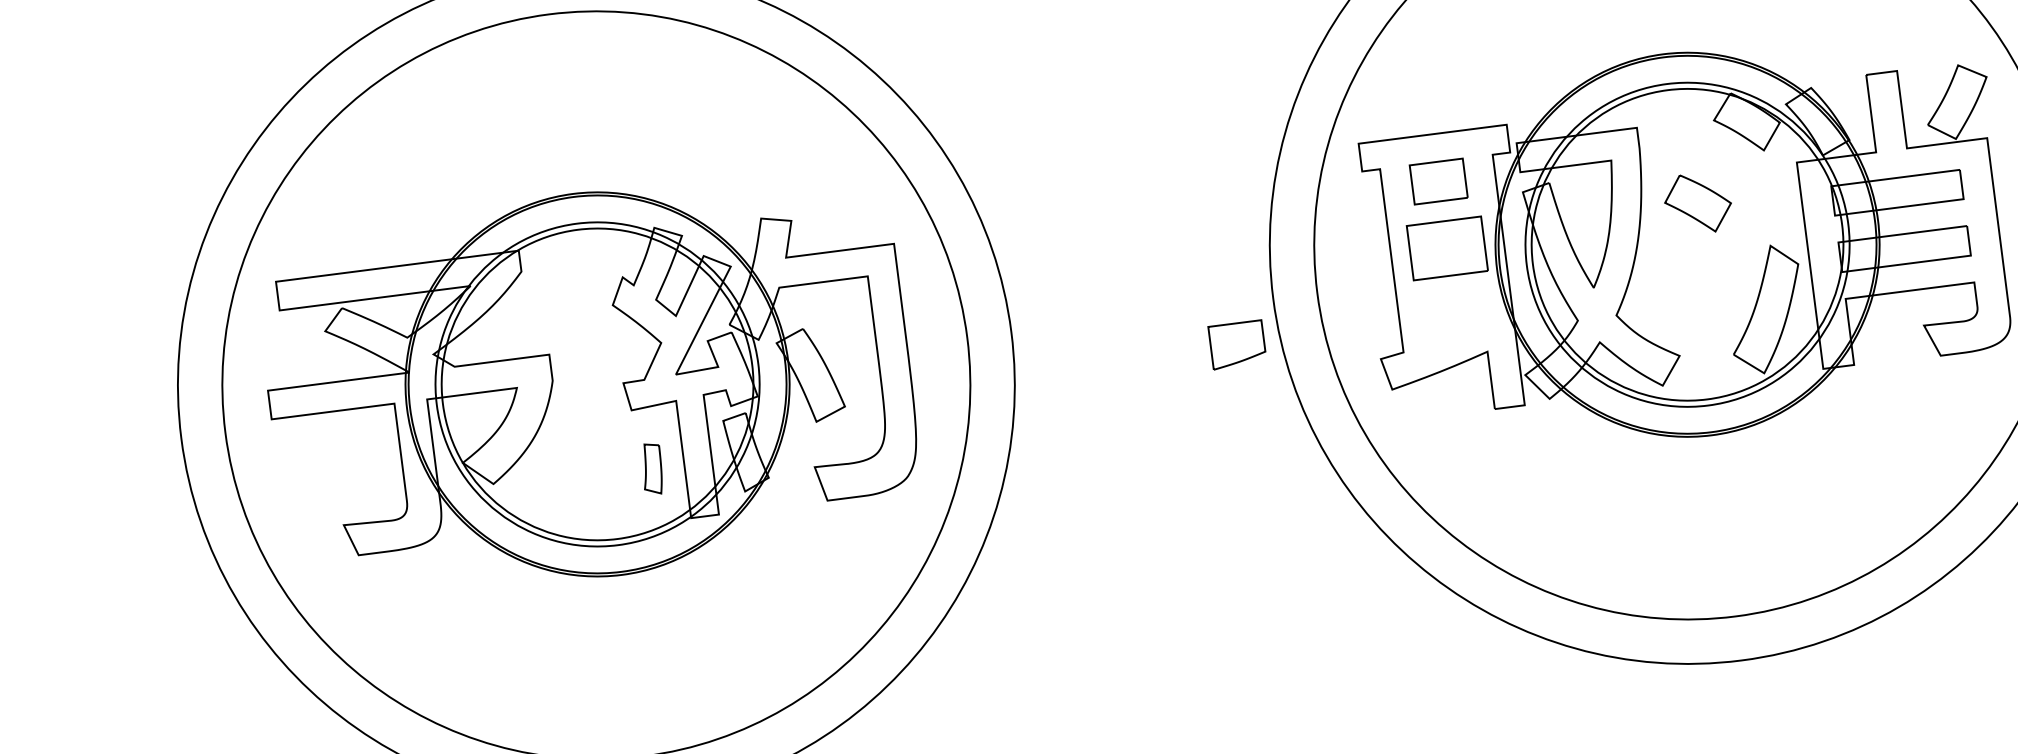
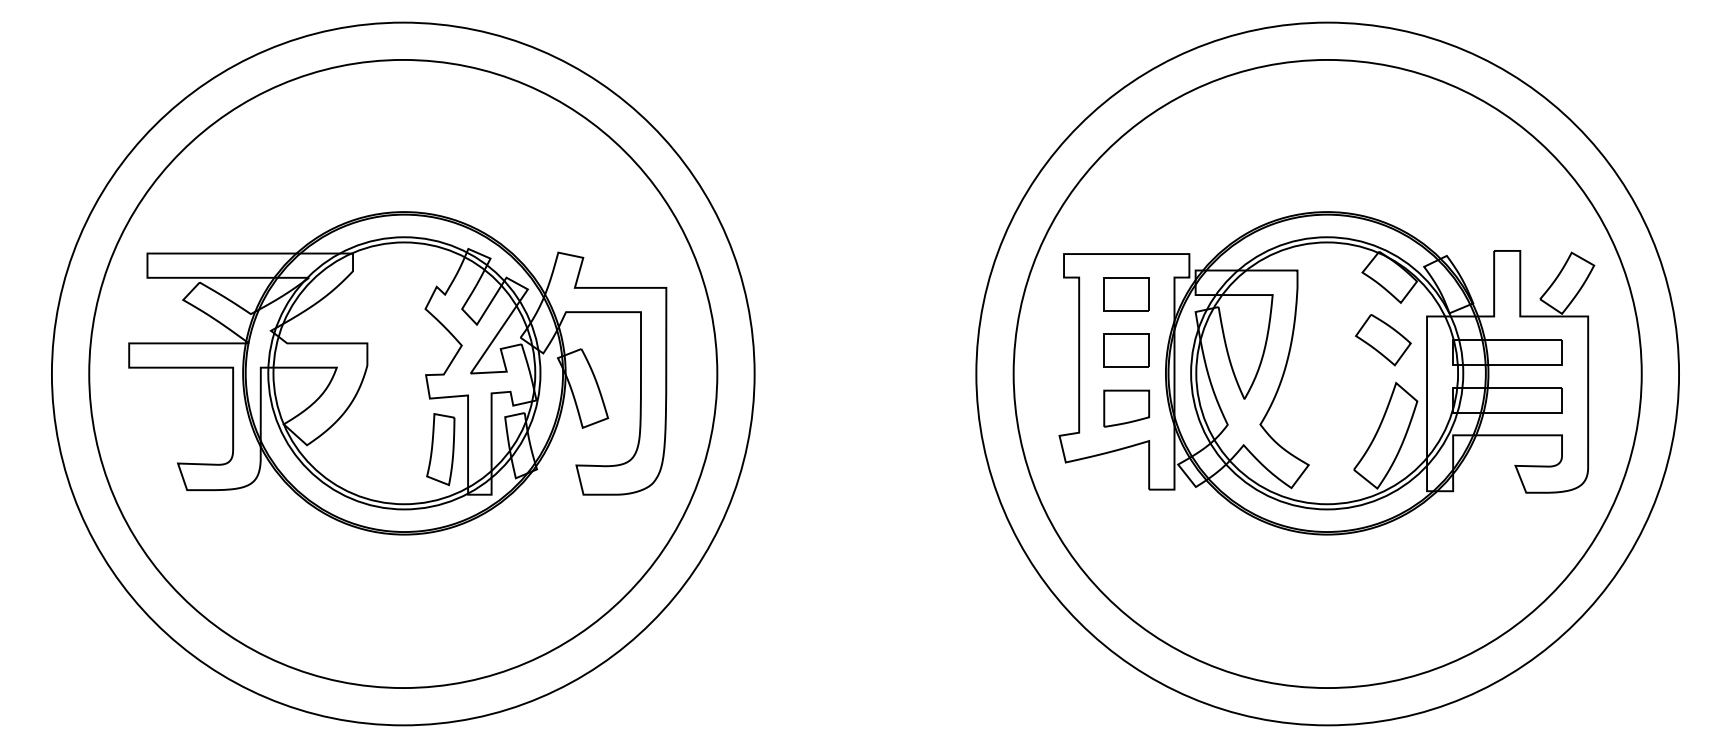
part: (1697, 204) -> (1382, 340), moved
part: (1447, 248) -> (1126, 350), size x0.71
part: (1237, 344) -> (1126, 408), moved
part: (651, 468) -> (440, 449), size x1.67

